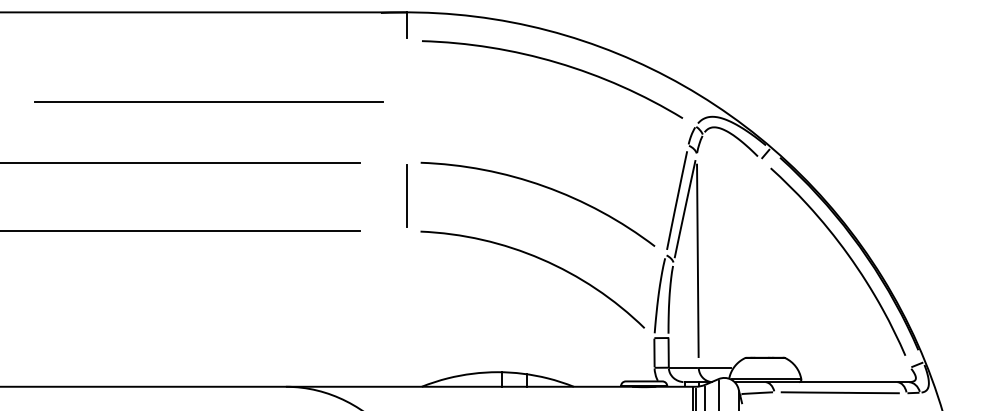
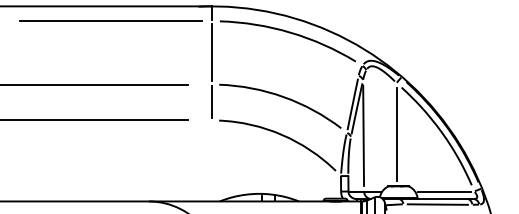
line: (208, 100) -> (110, 20), moved
line: (405, 100) -> (211, 52), added
line: (760, 258) -> (396, 134), added
line: (853, 367) -> (444, 191), added

